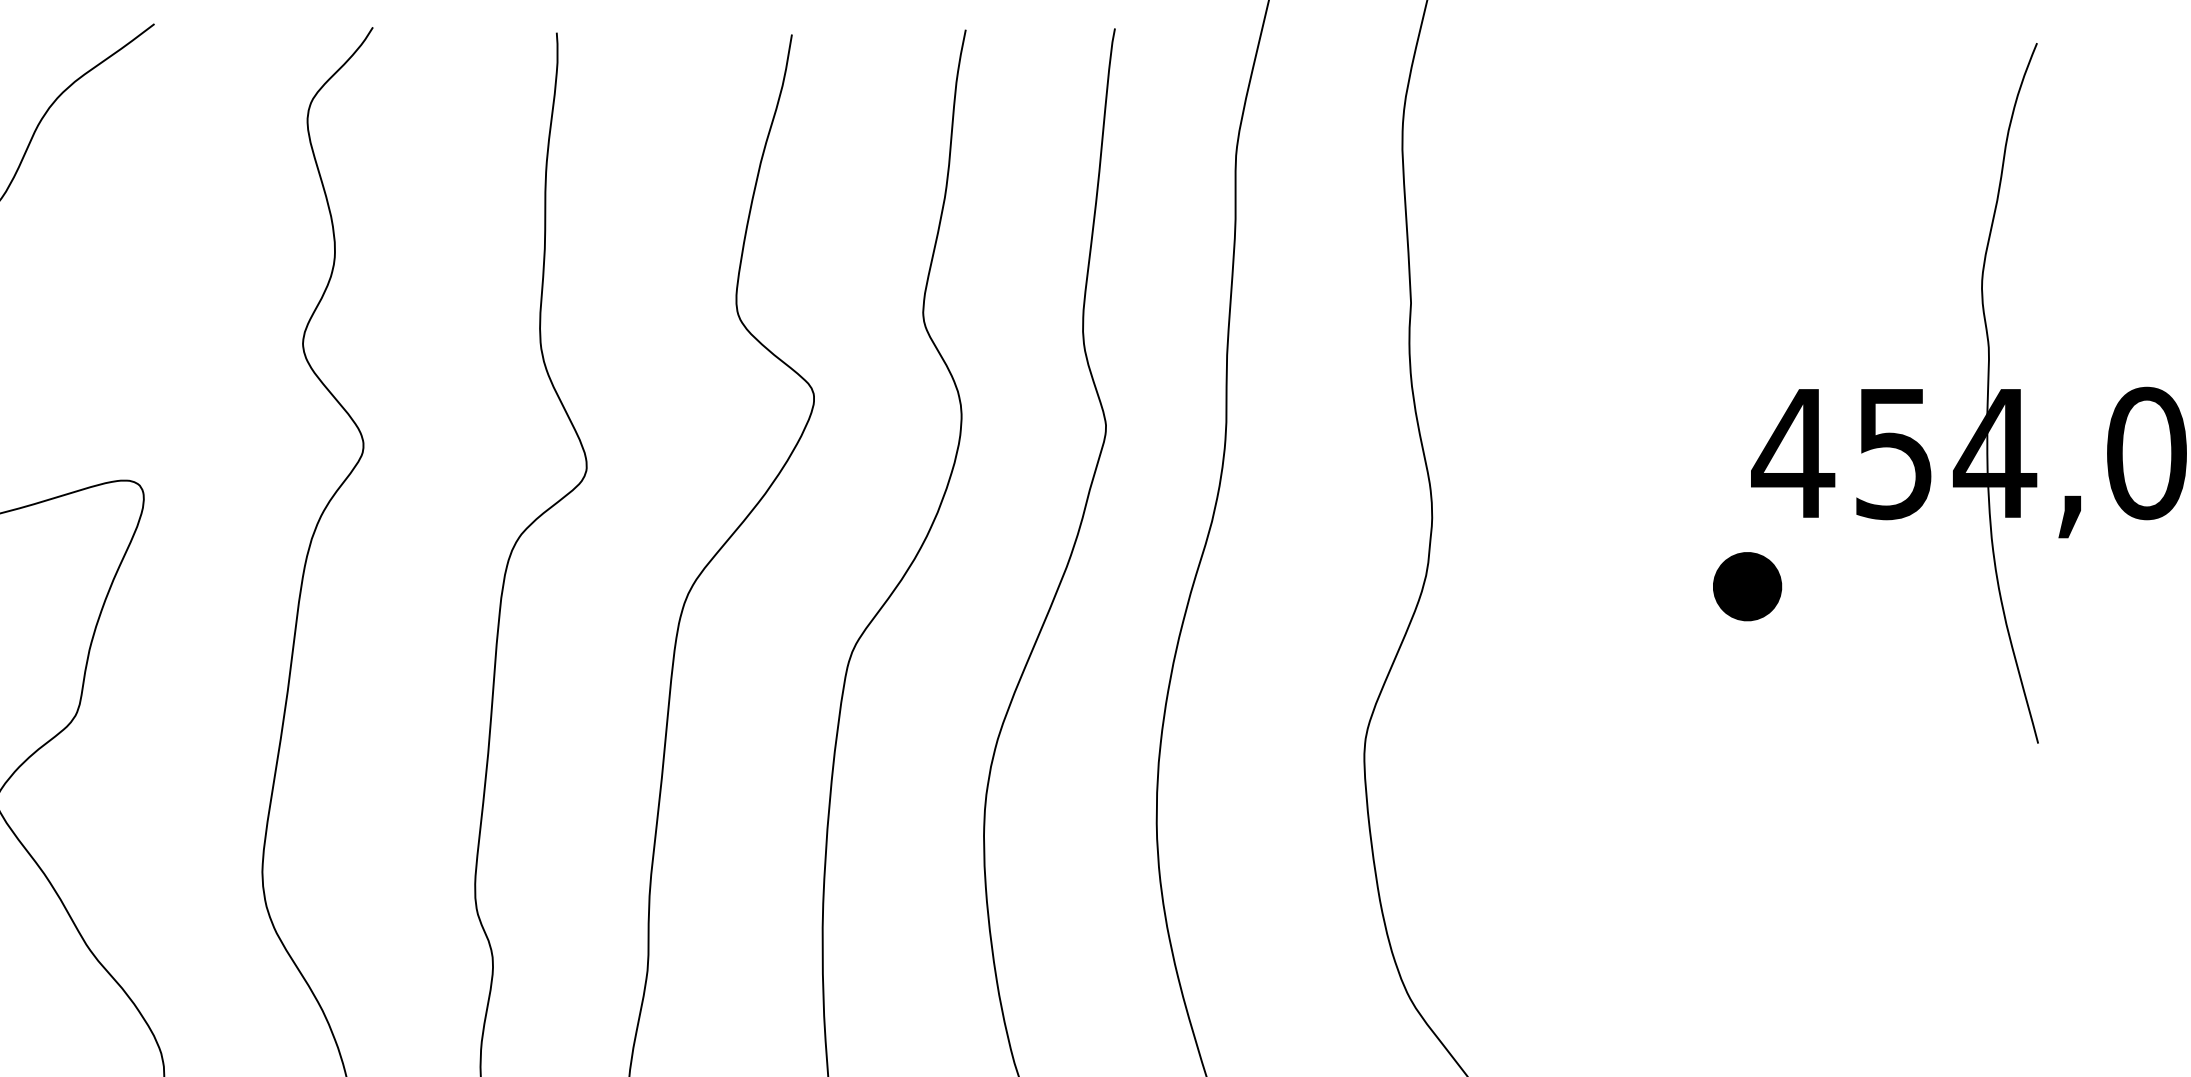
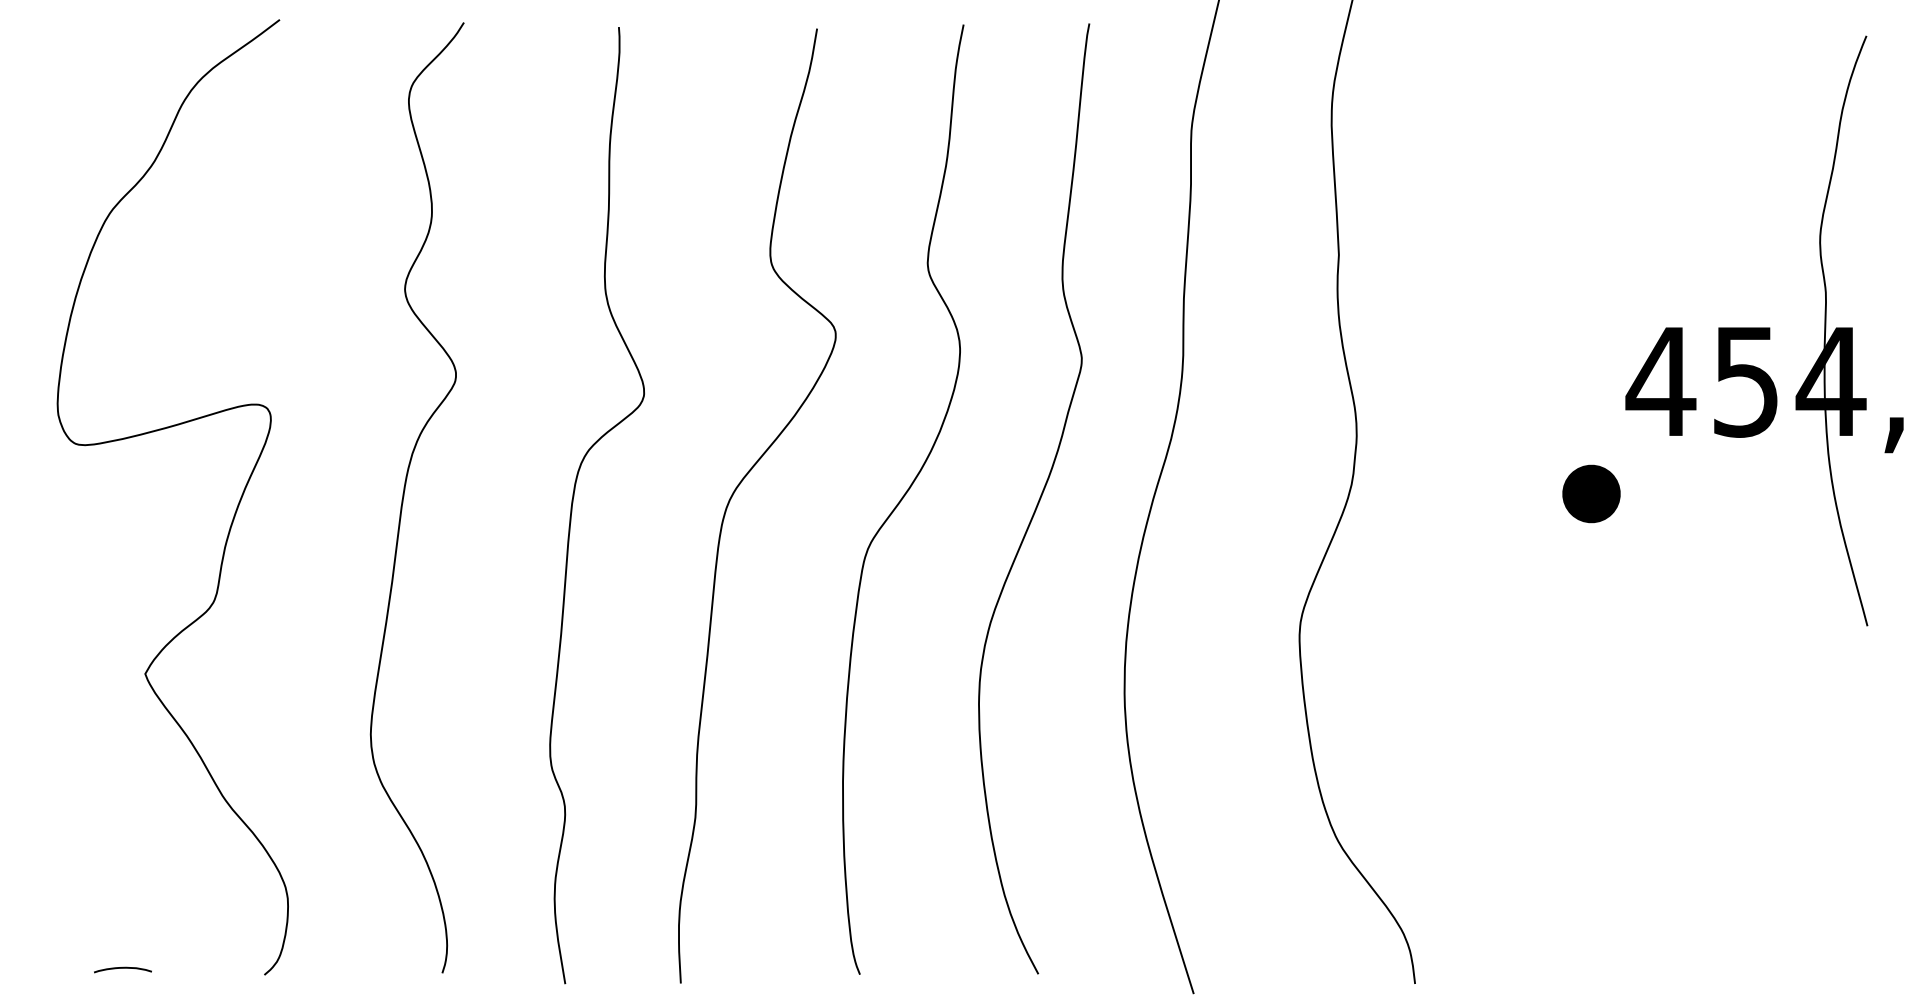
part: (1747, 586) -> (1591, 493), moved

